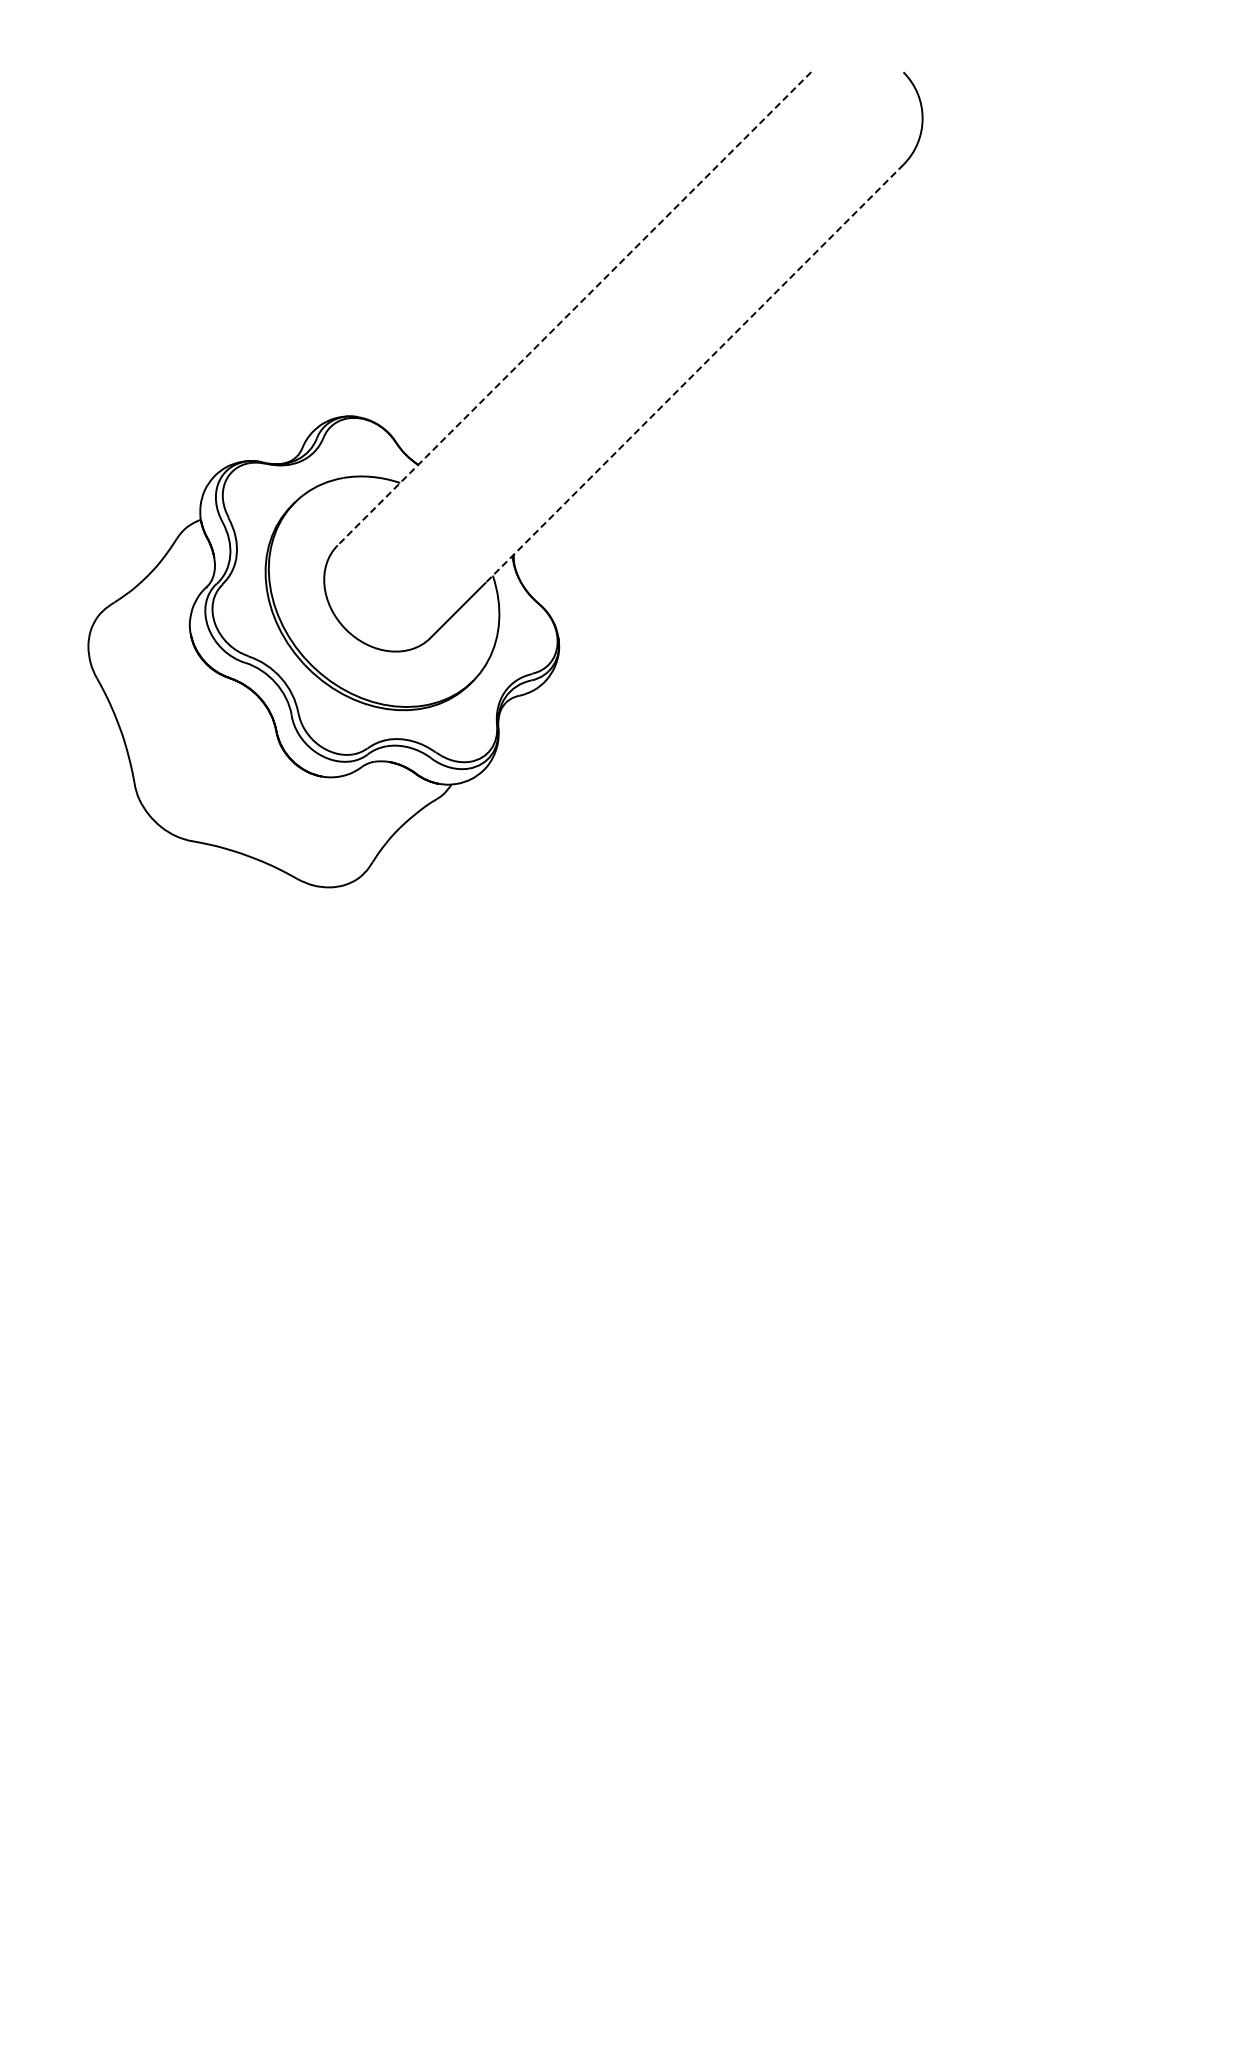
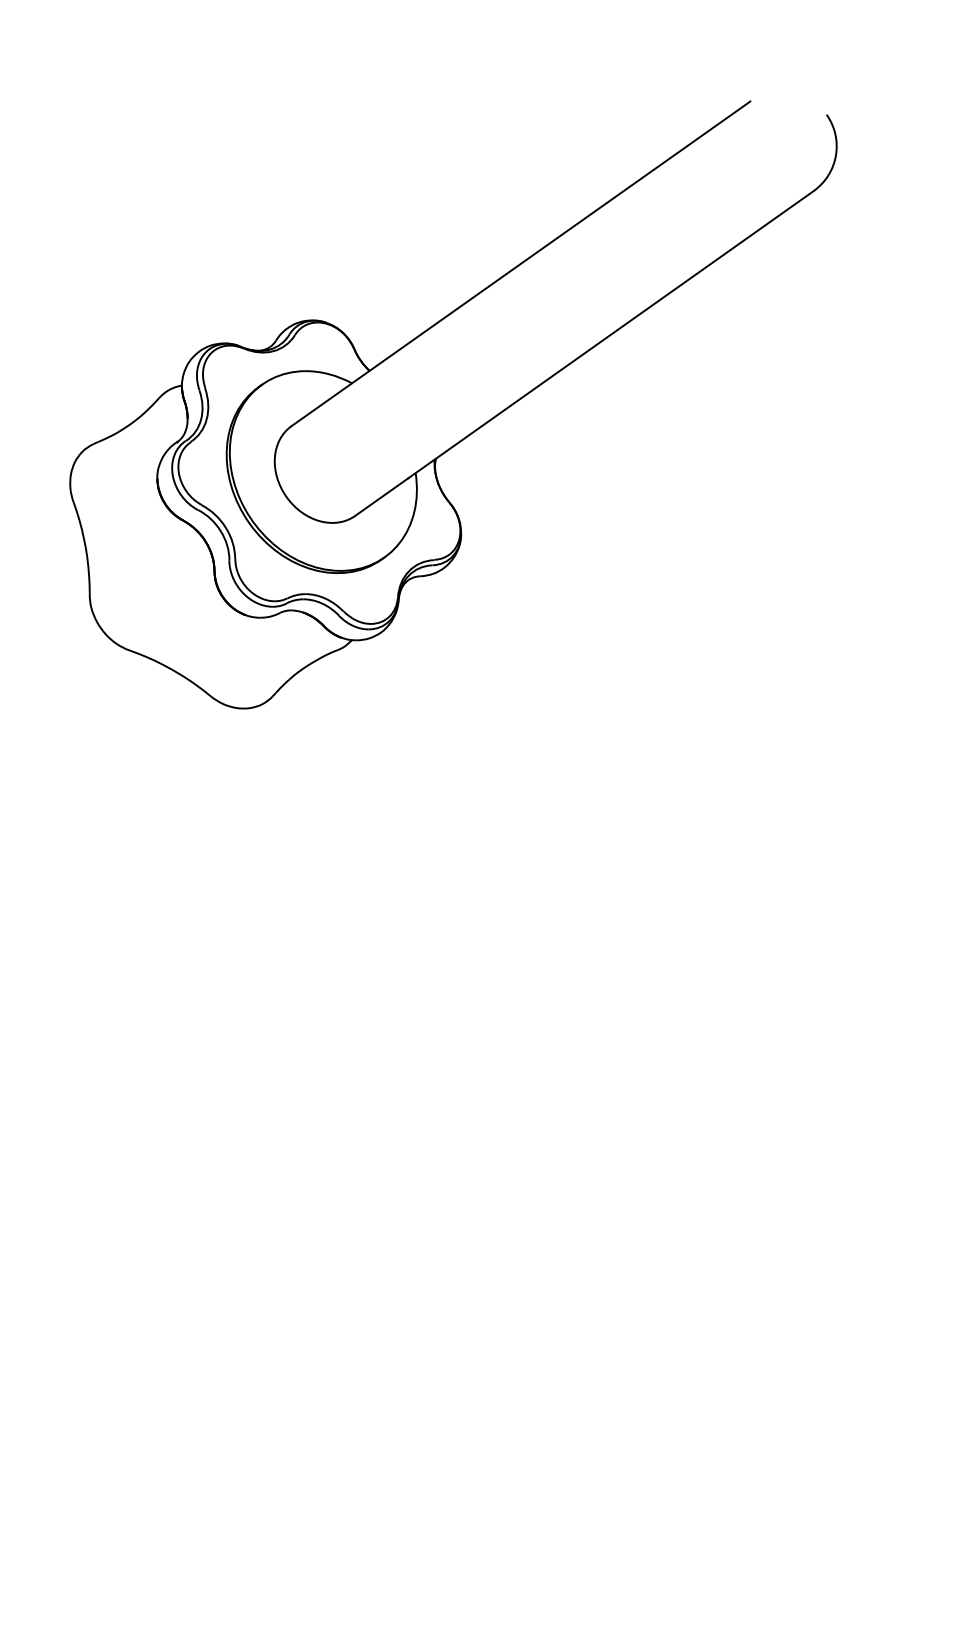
line: (574, 308) -> (520, 263), dashed -> solid
line: (694, 373) -> (611, 334), dashed -> solid

